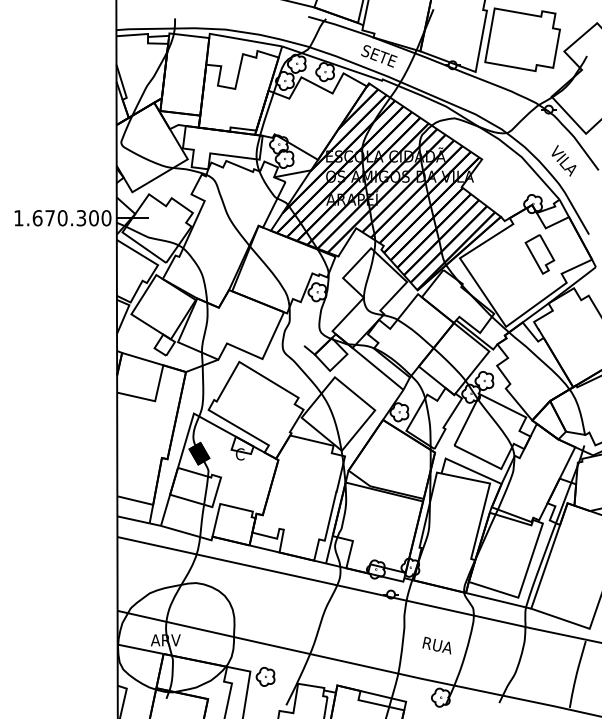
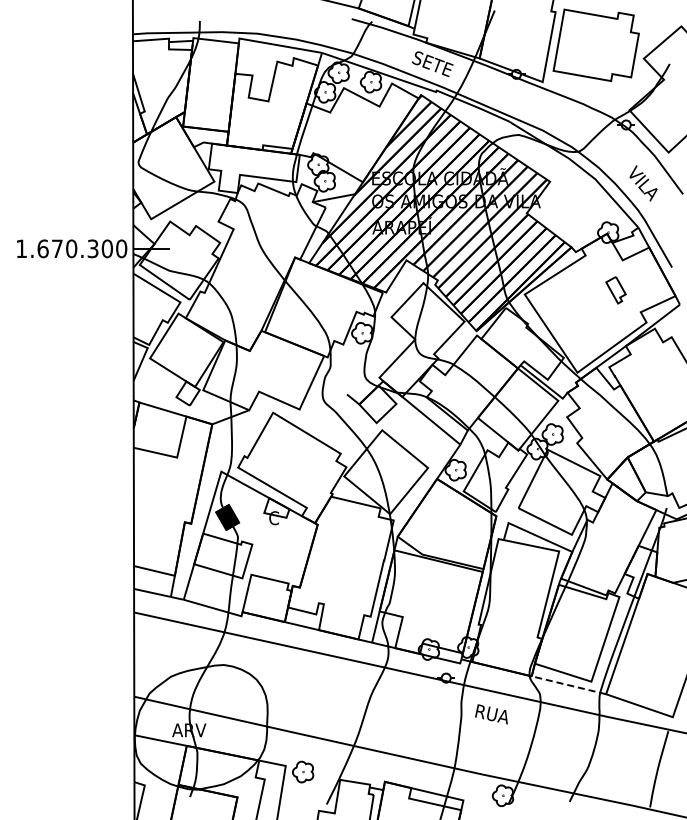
part: (539, 254) -> (615, 290), size x0.6
line: (498, 601) -> (568, 685), solid -> dashed
text: (436, 645) -> (491, 714), moved

